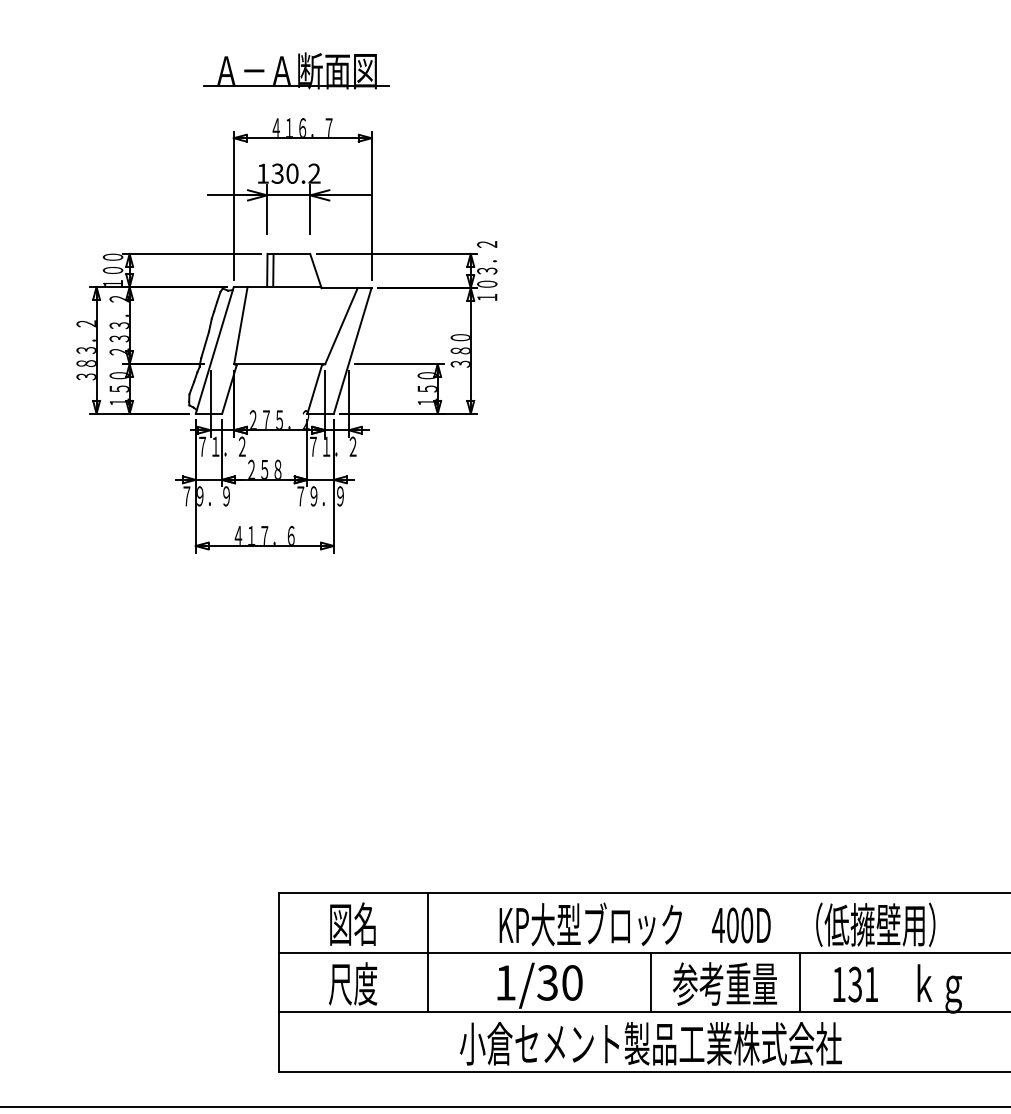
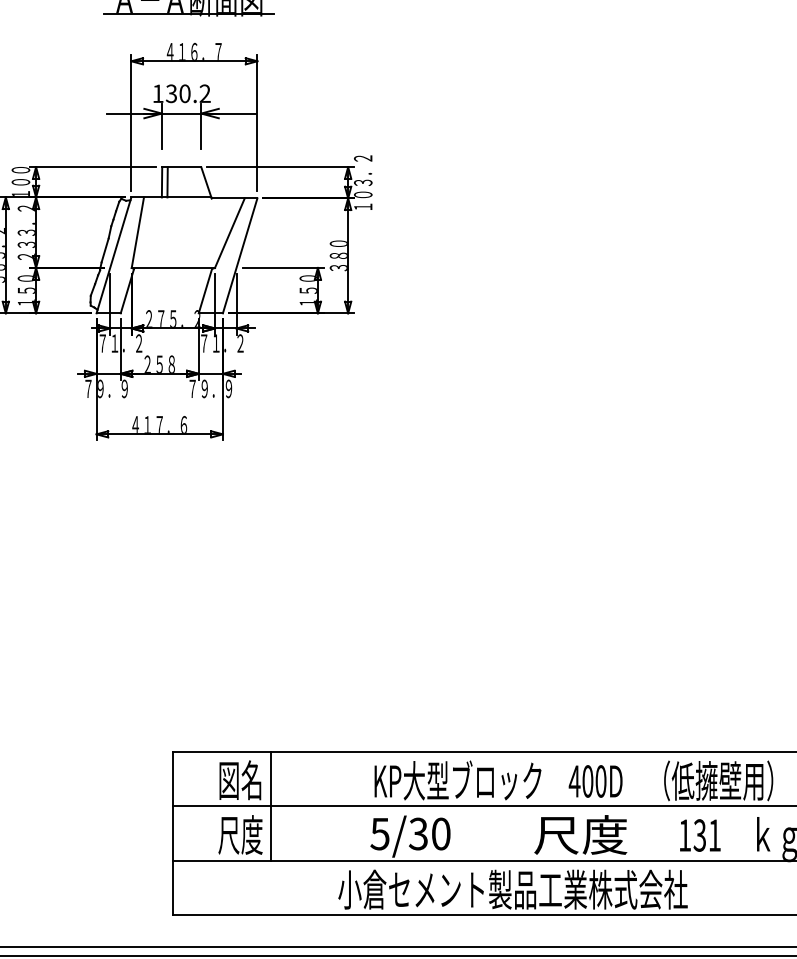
line: (427, 952) -> (271, 806), moved
text: (505, 982) -> (379, 833), 1/30 -> 5/30
line: (650, 982) -> (512, 833), removed
line: (799, 982) -> (648, 833), removed
text: (725, 983) -> (581, 834), 参考重量 -> 尺度

